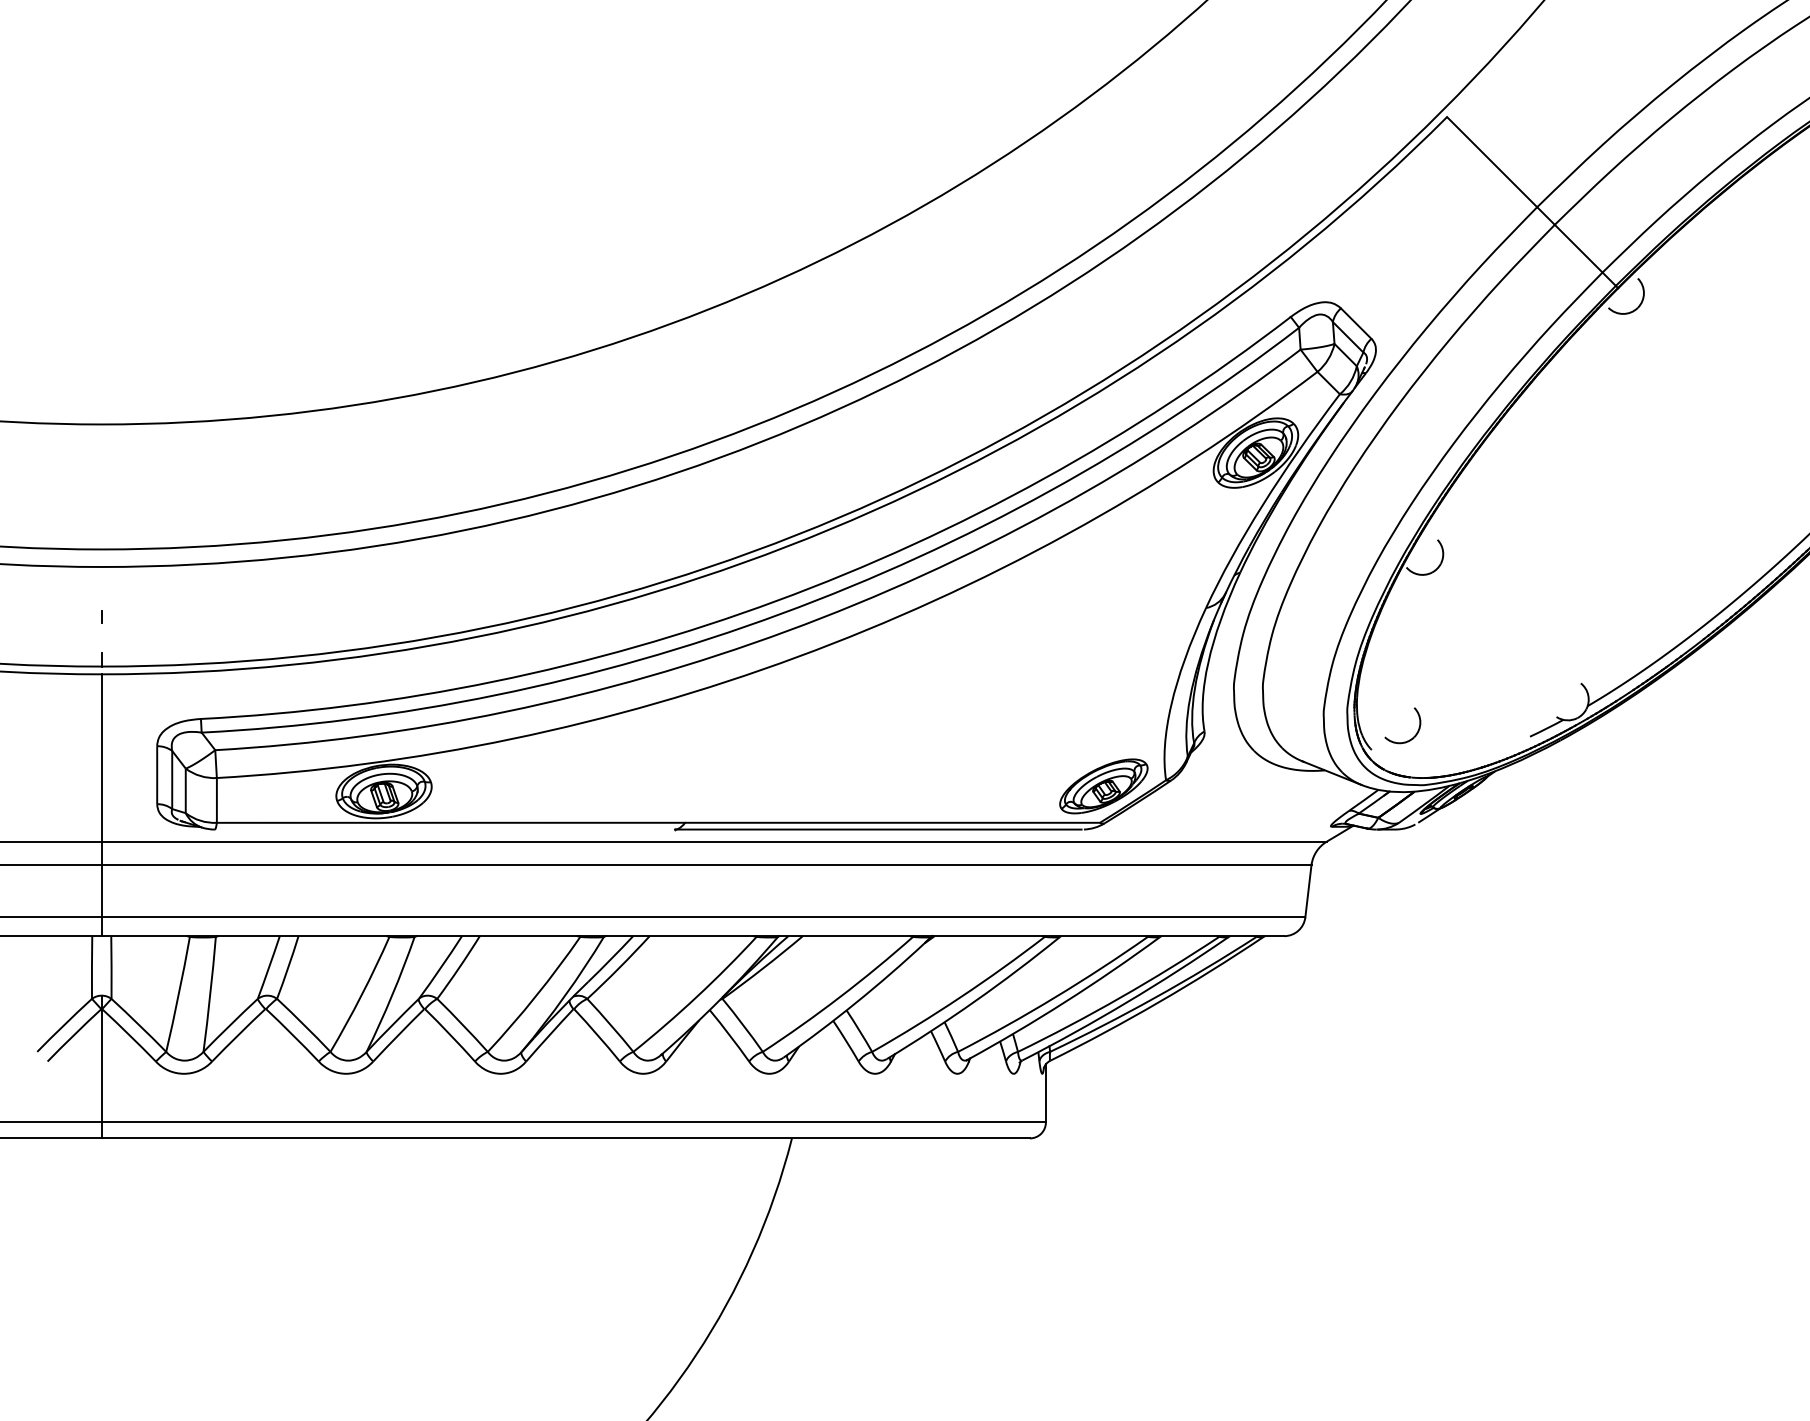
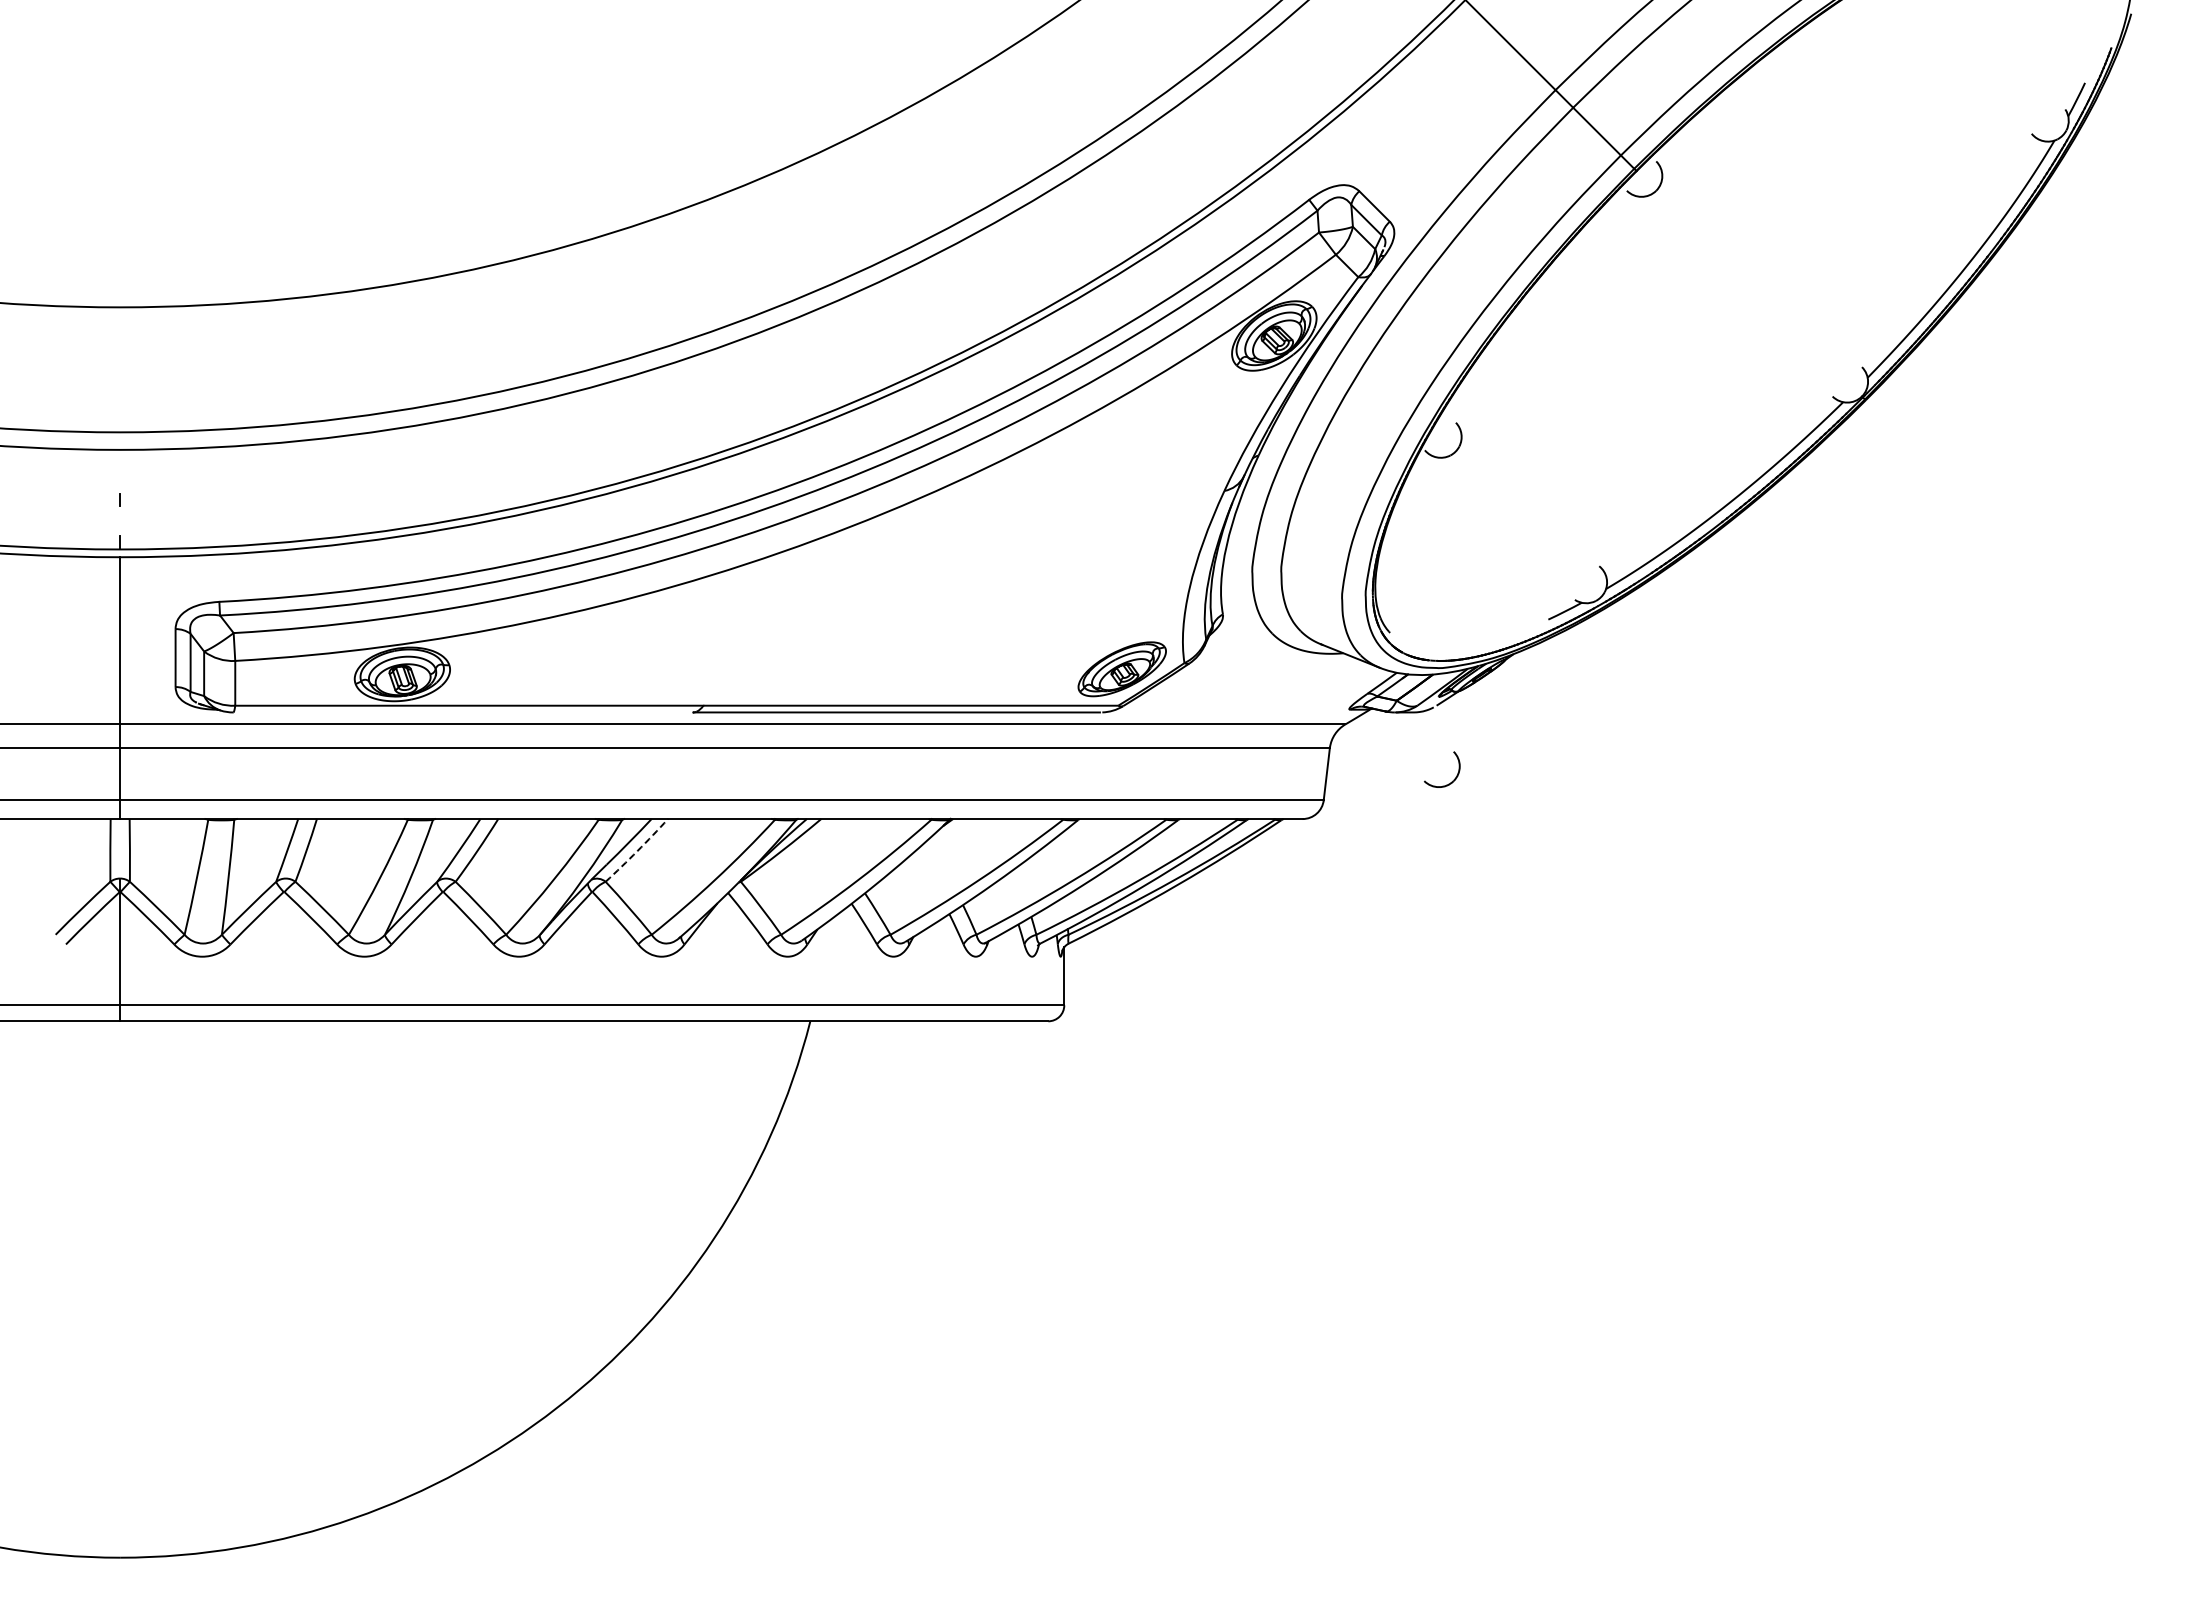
part: (1414, 735) -> (1453, 779), moved
arc: (619, 968) -> (637, 851), solid -> dashed

